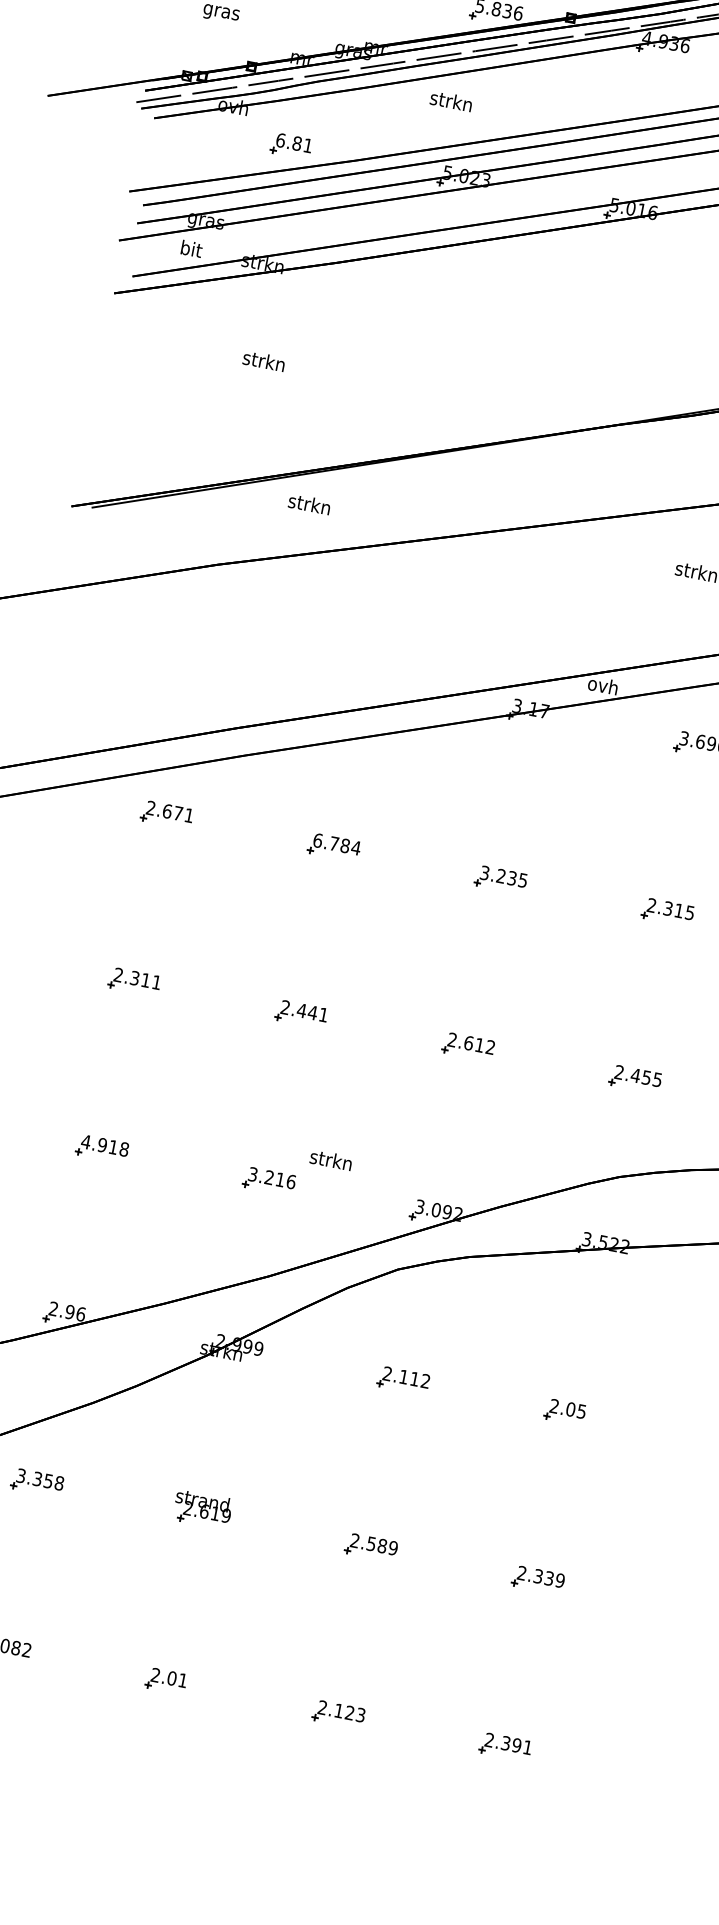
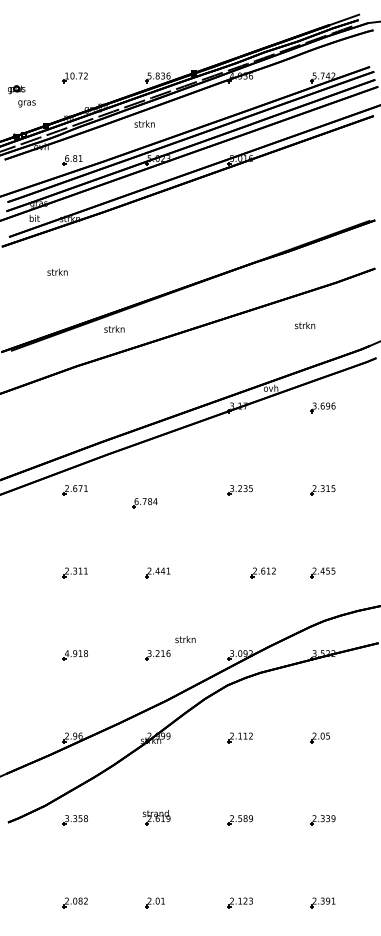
text: (264, 359) -> (57, 271), moved
part: (333, 847) -> (144, 503), moved
part: (466, 1045) -> (262, 572), moved

